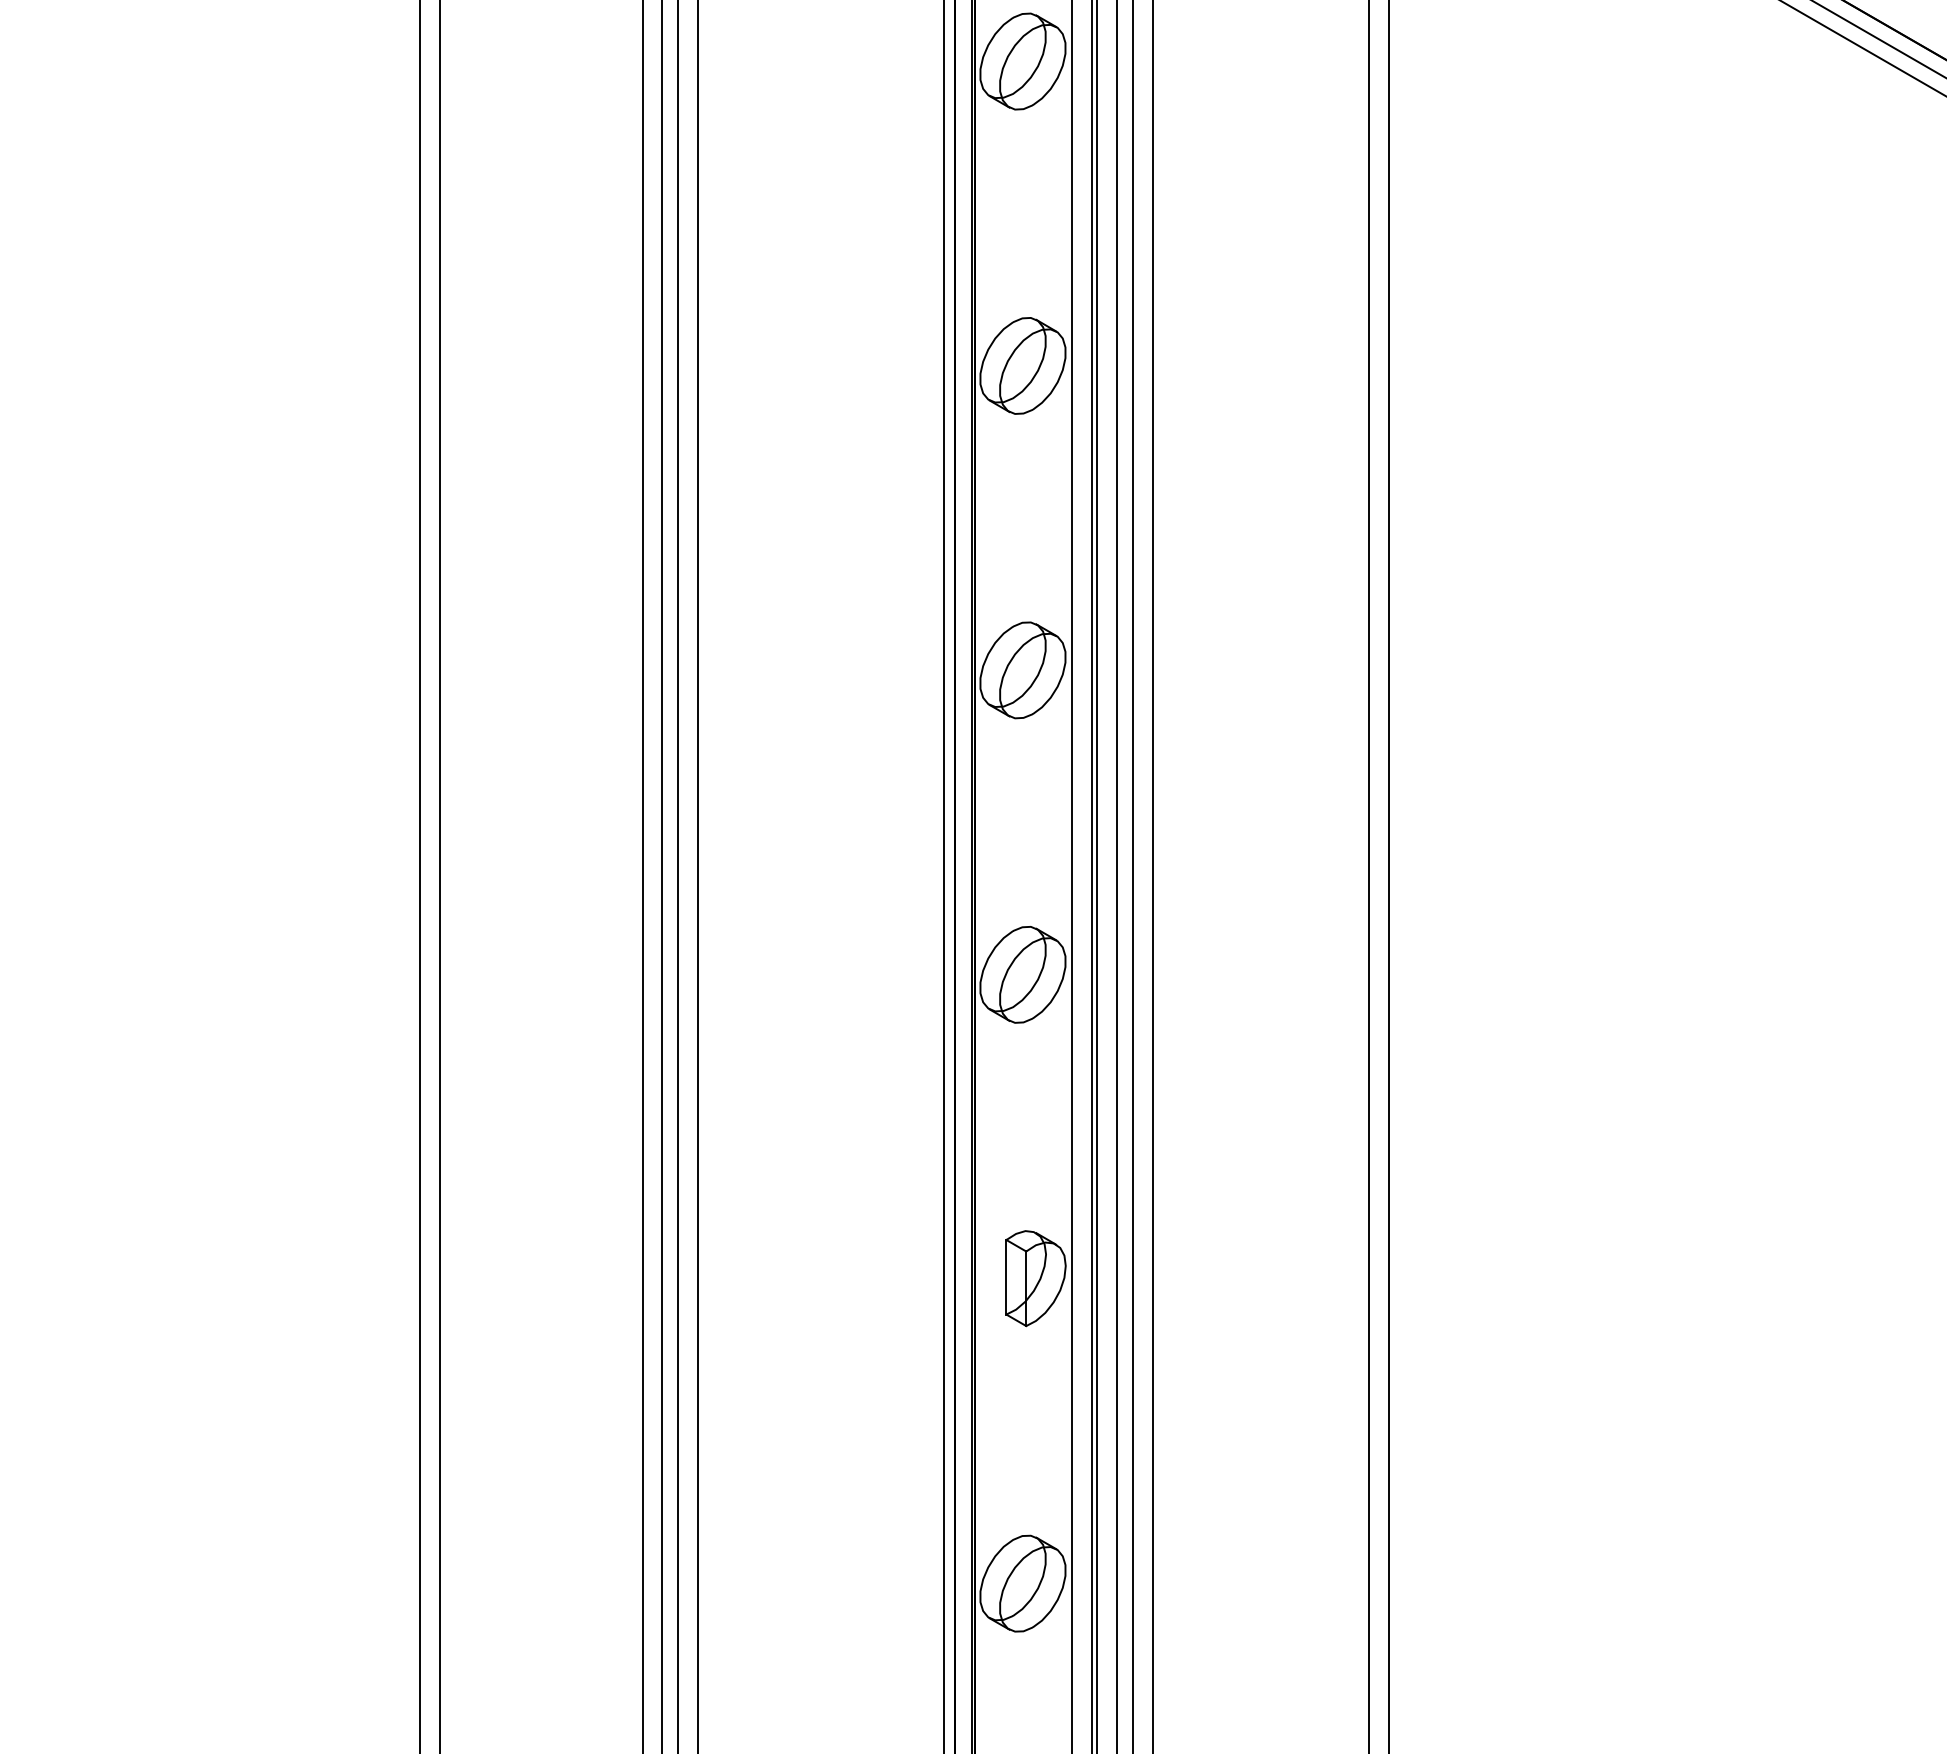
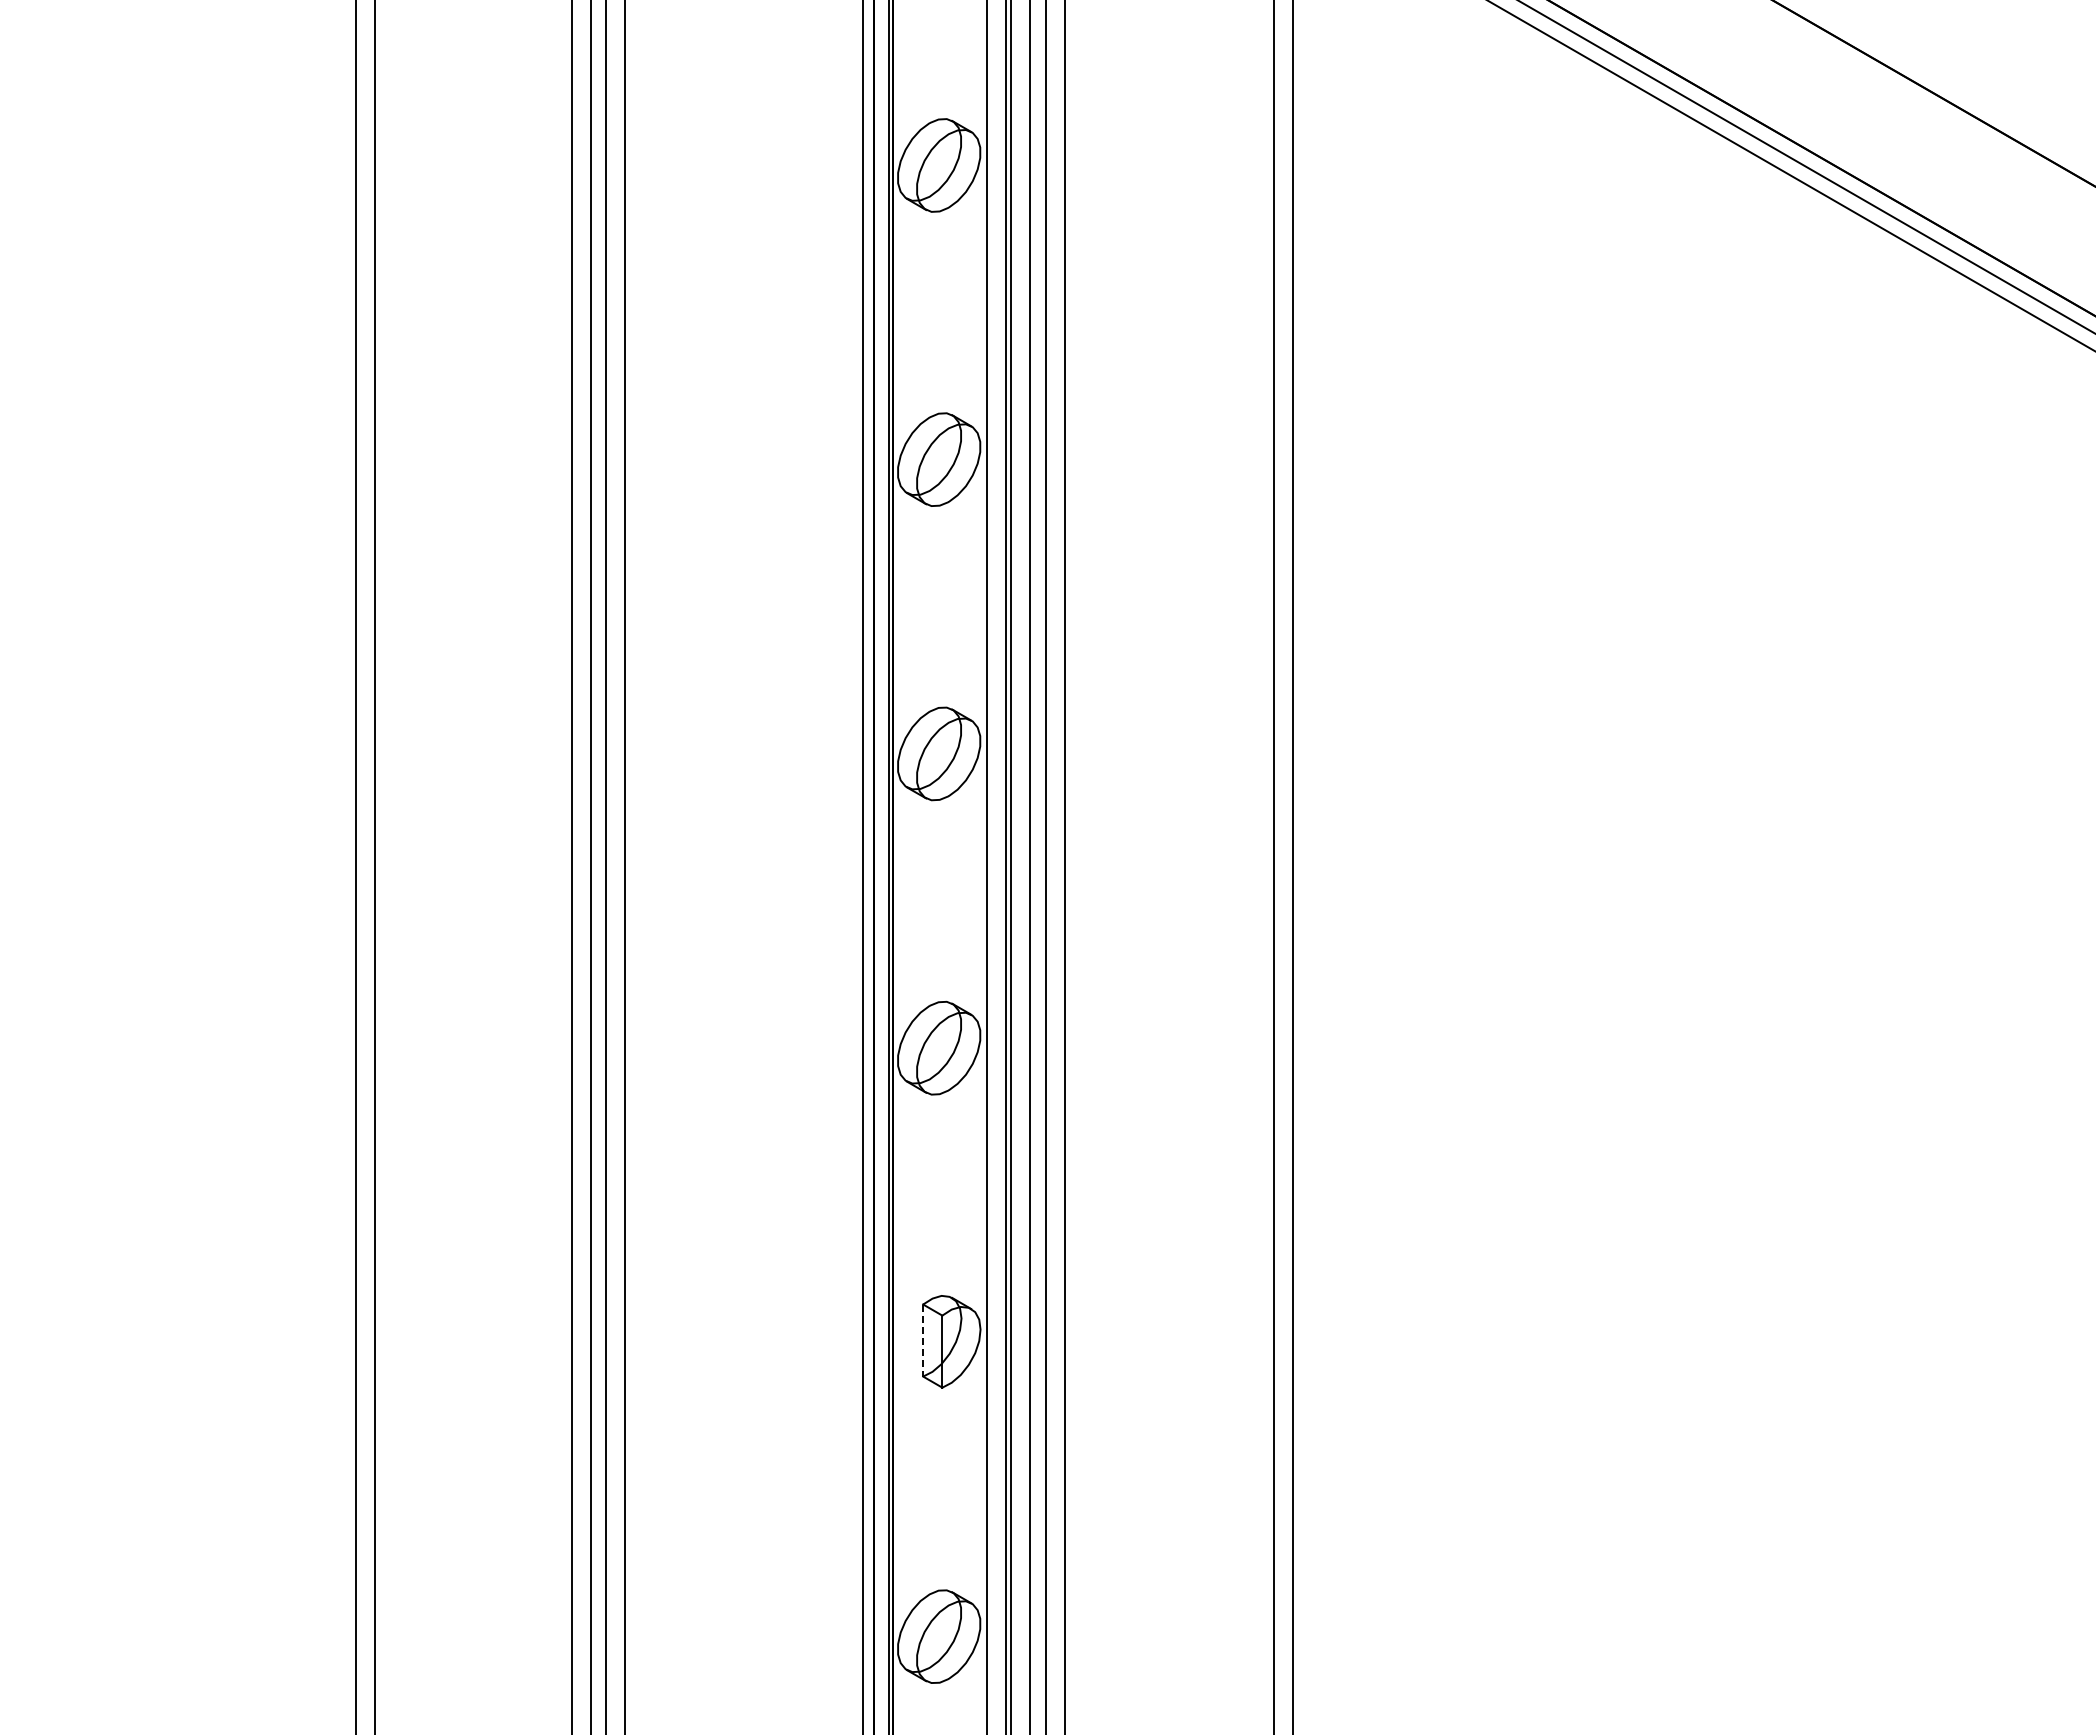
line: (1006, 1278) -> (923, 1341), solid -> dashed

